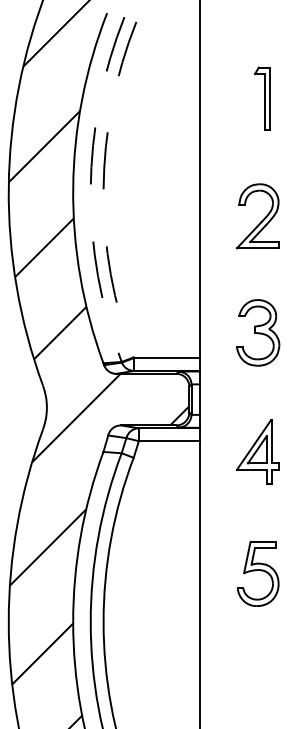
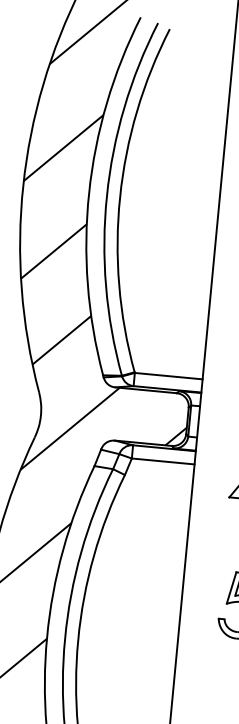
arc: (90, 189) -> (106, 196), dashed -> solid
arc: (103, 189) -> (119, 197), dashed -> solid

